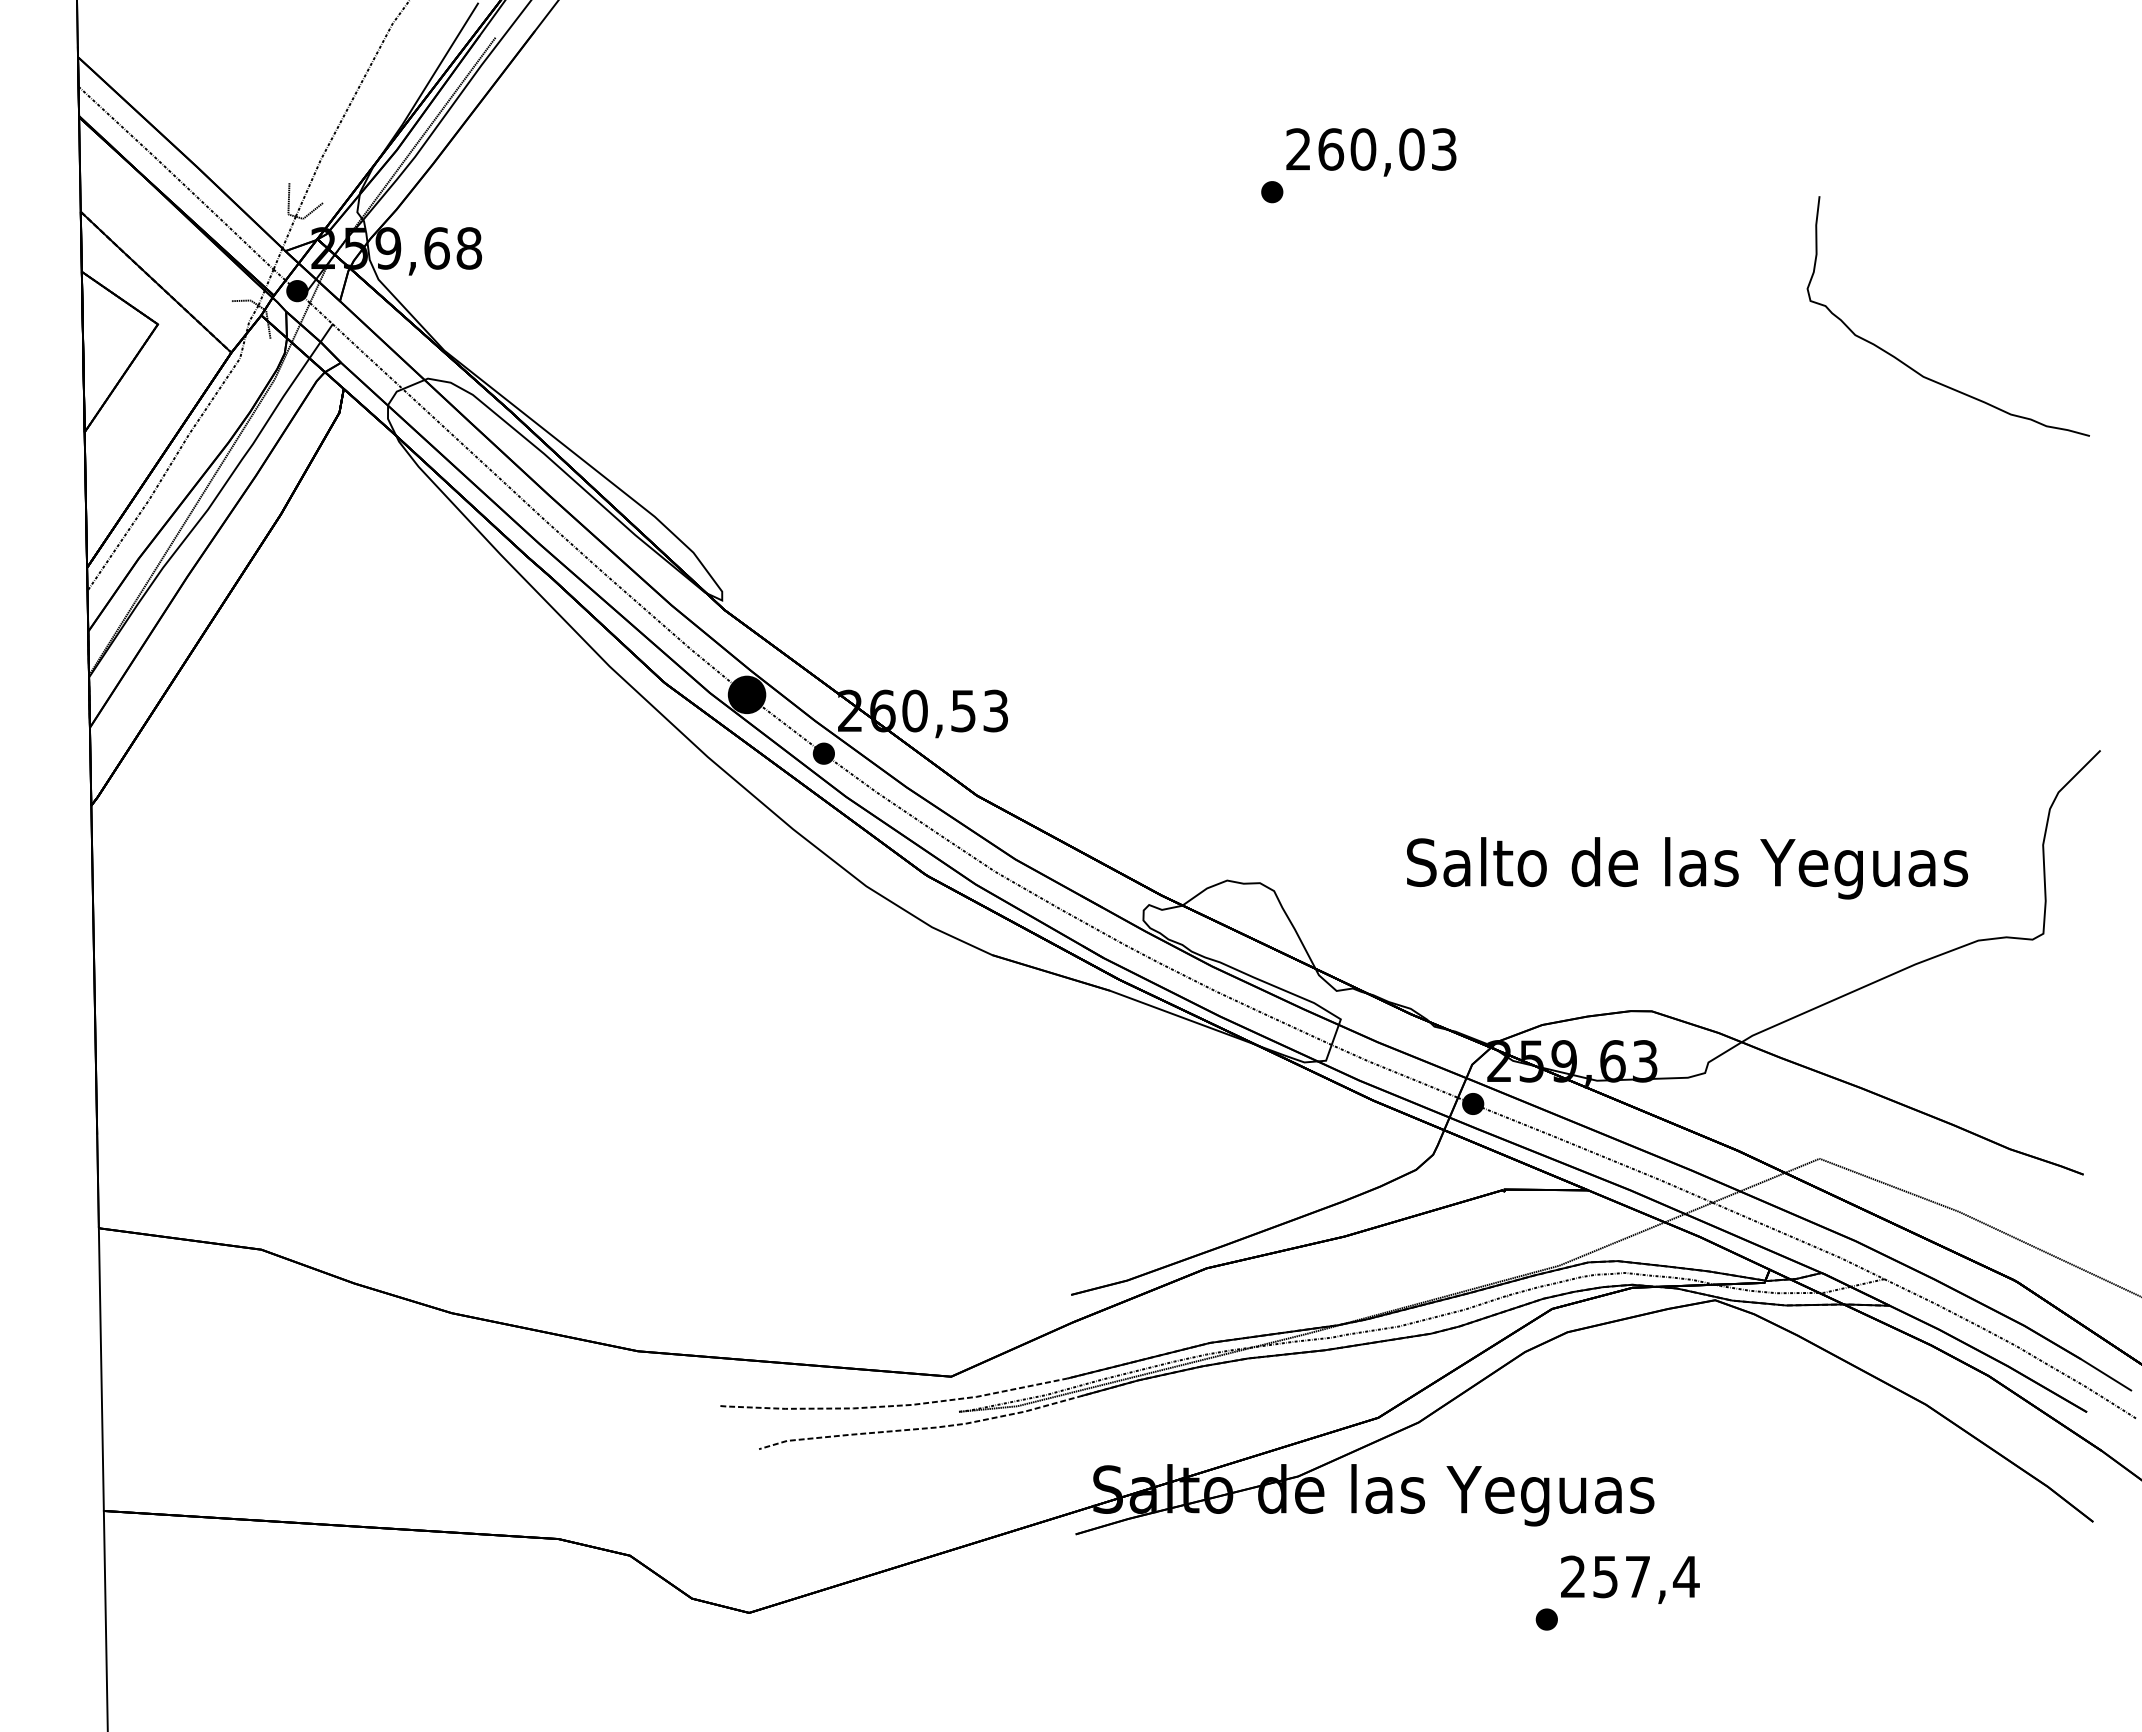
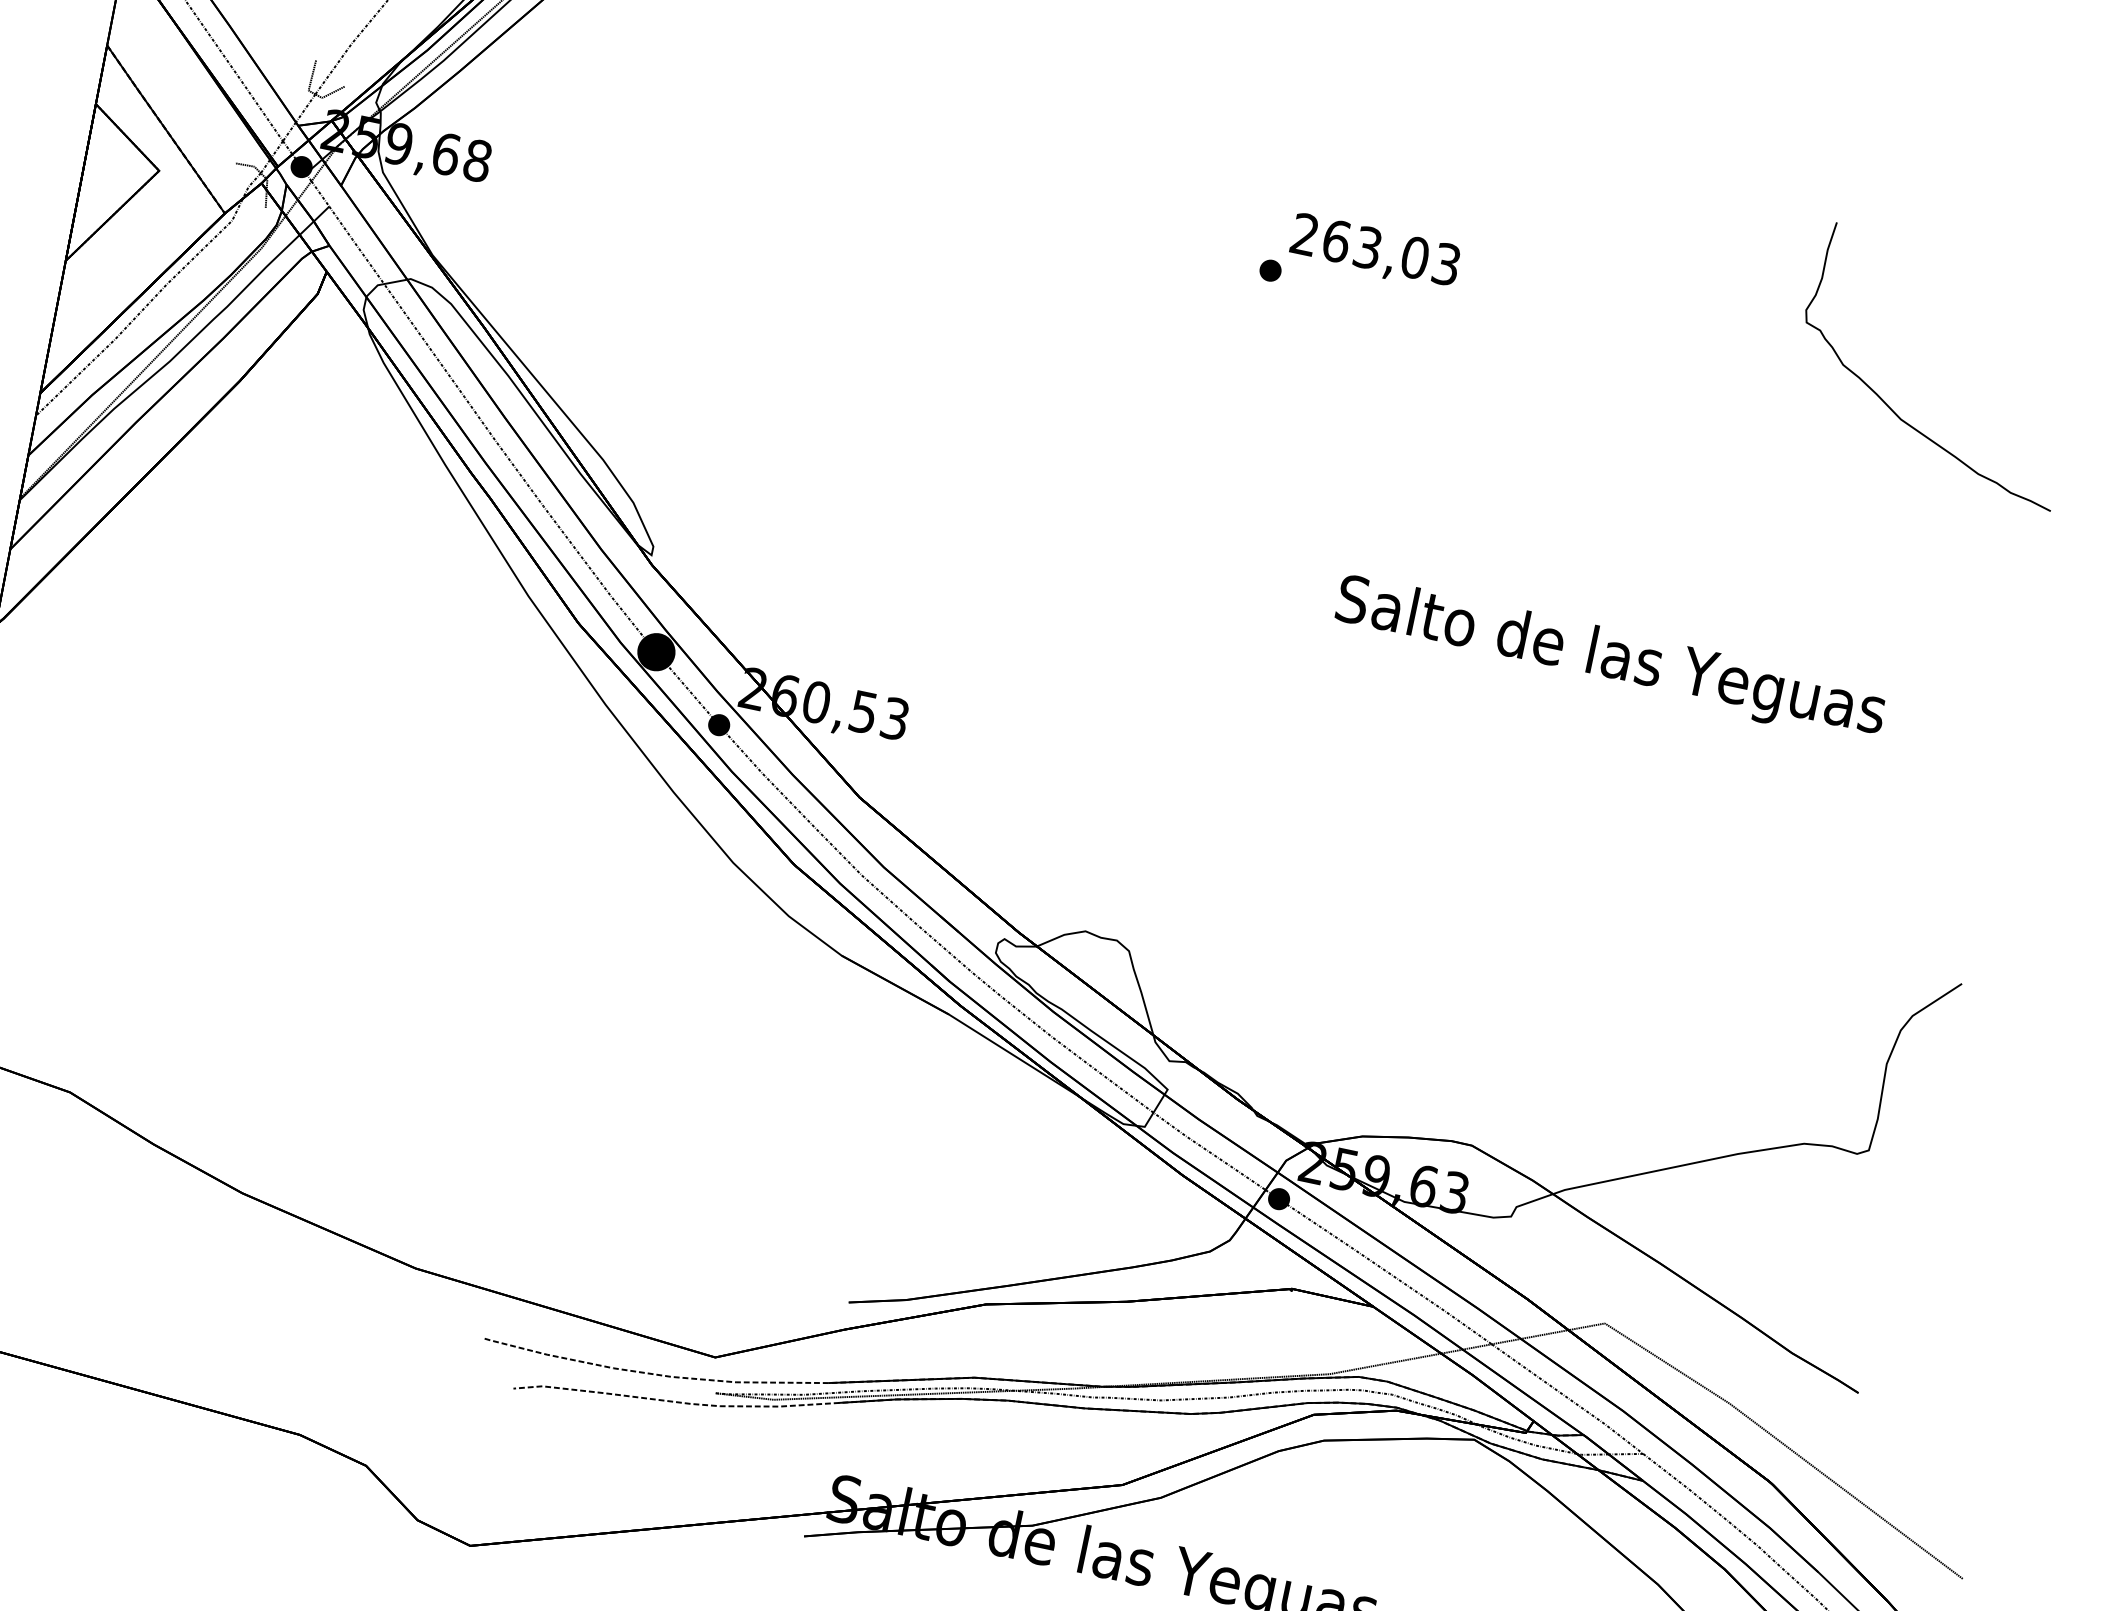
text: (1363, 149) -> (1368, 247), 260,03 -> 263,03
part: (1913, 368) -> (1892, 409), moved
text: (1687, 868) -> (1610, 659), moved

